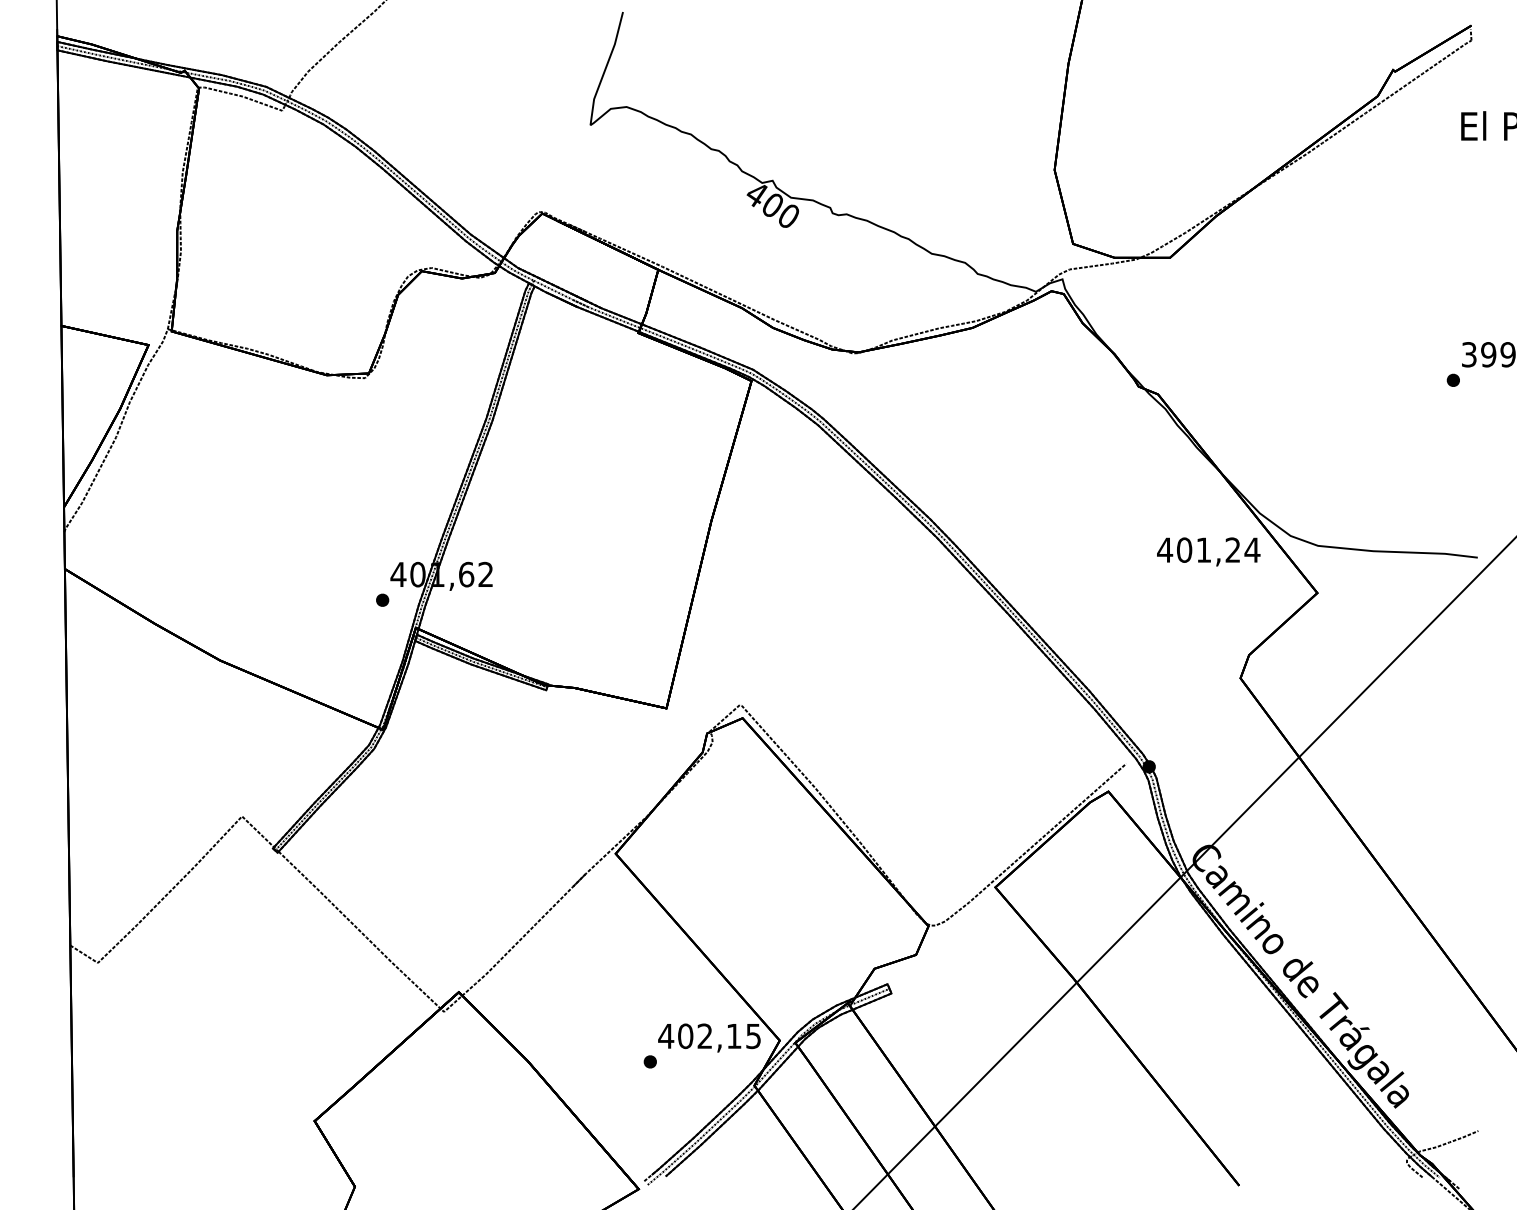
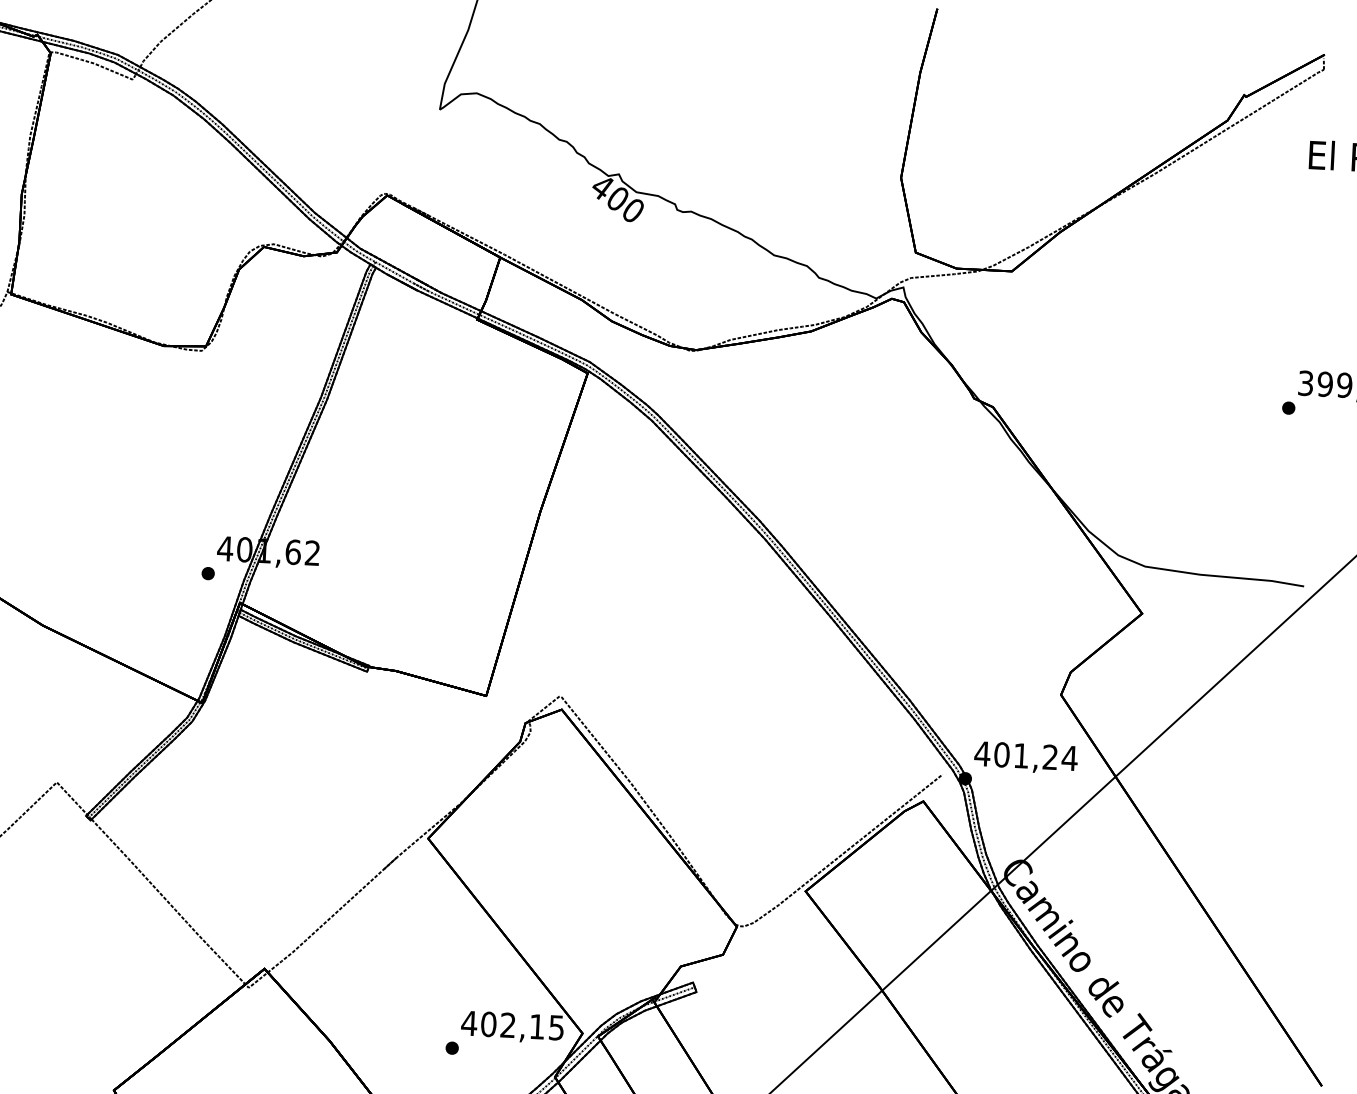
text: (1208, 551) -> (1025, 757), moved

